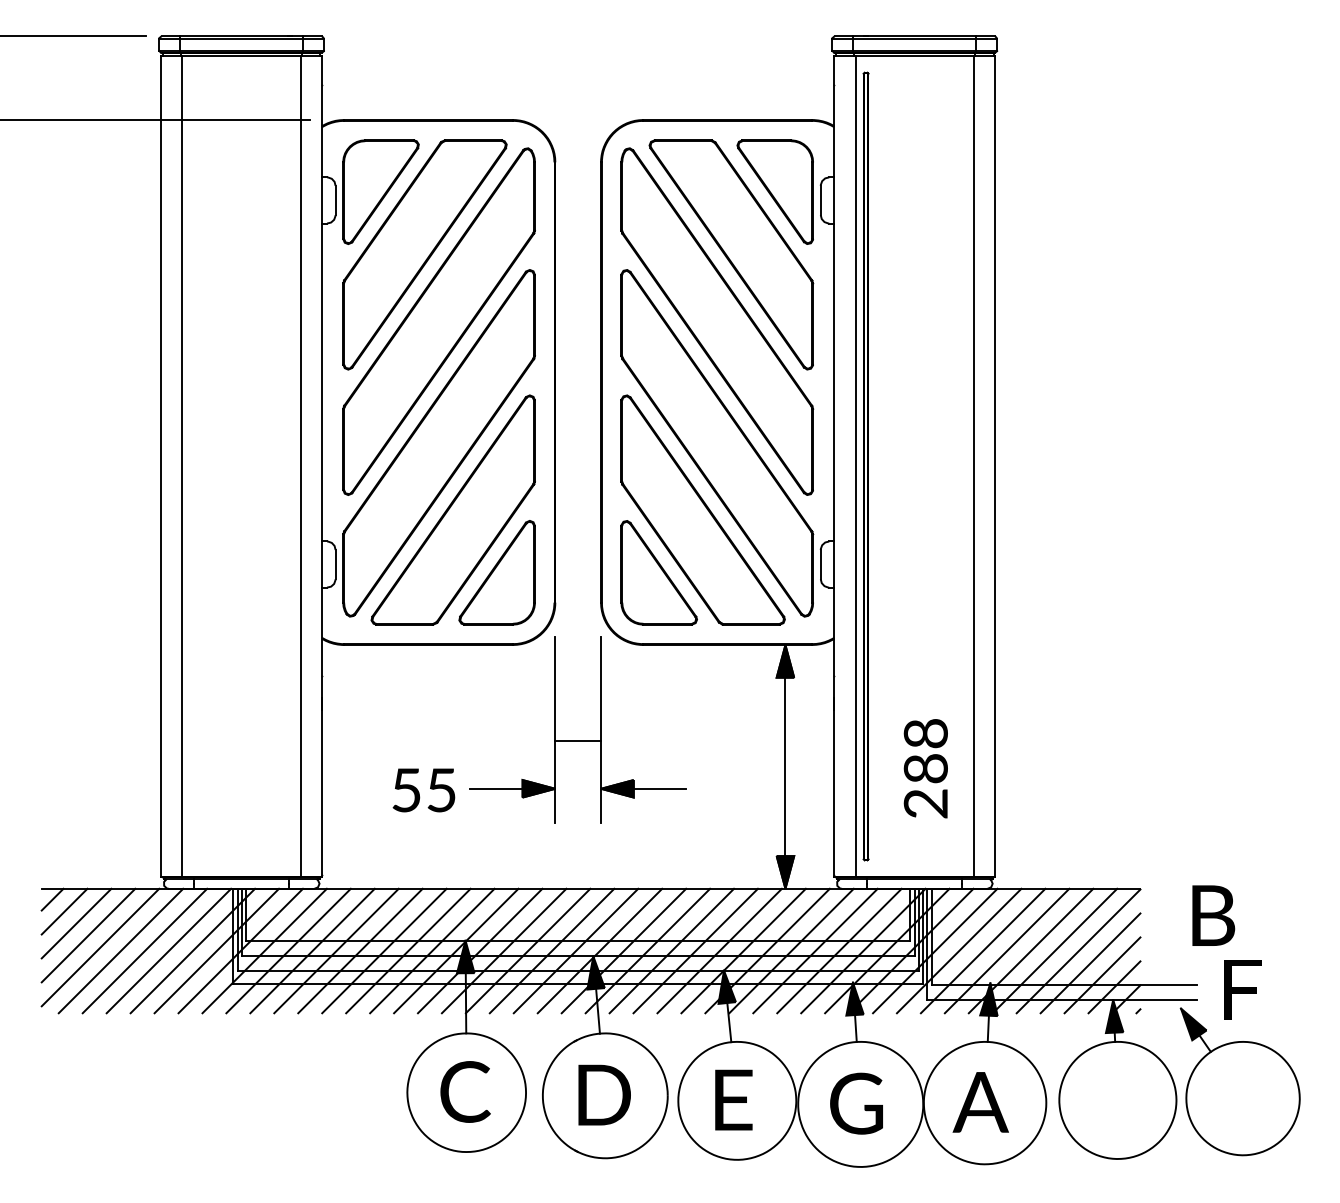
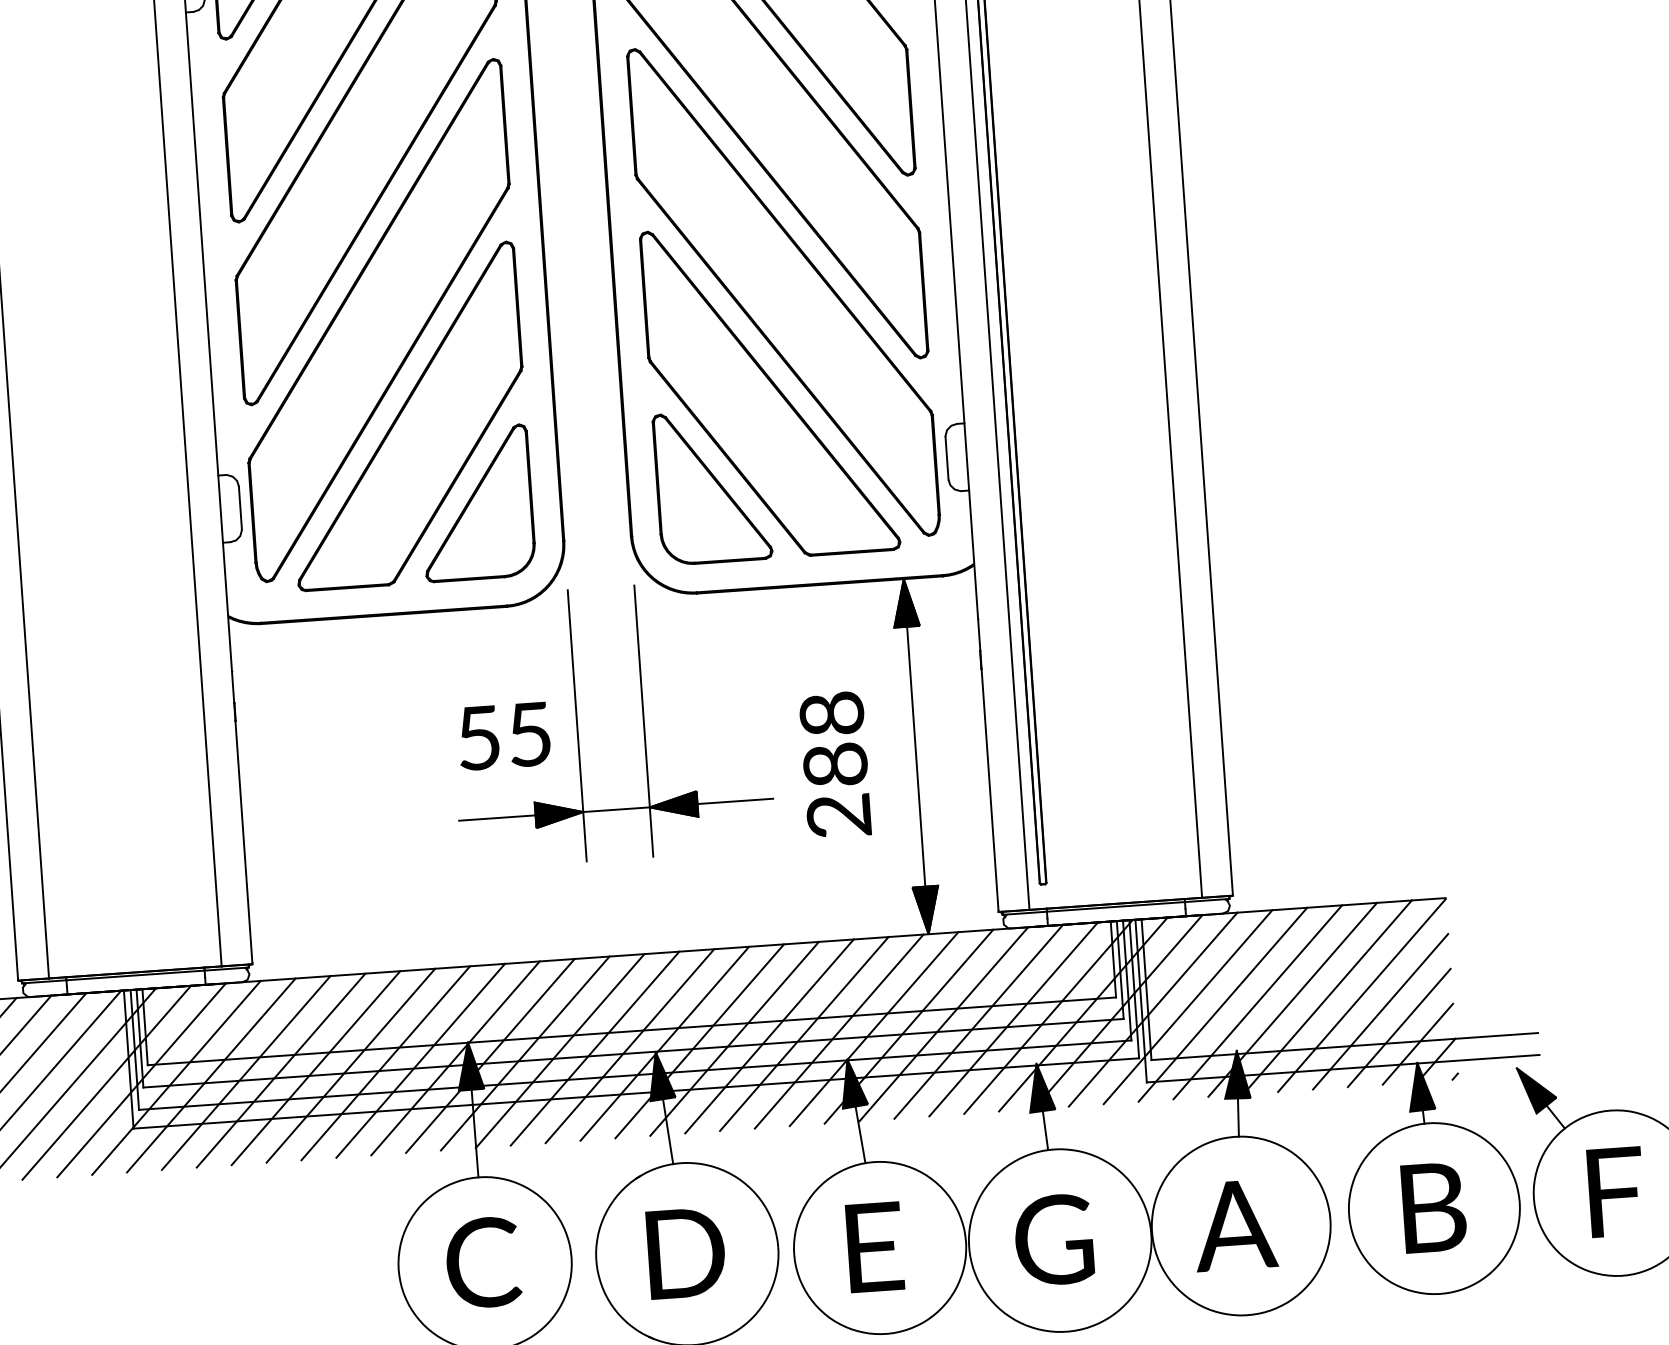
line: (578, 740) -> (616, 809), moved
text: (925, 768) -> (834, 764), moved
text: (423, 790) -> (503, 736), moved
text: (1213, 915) -> (1433, 1207), moved
text: (1242, 989) -> (1615, 1191), moved

